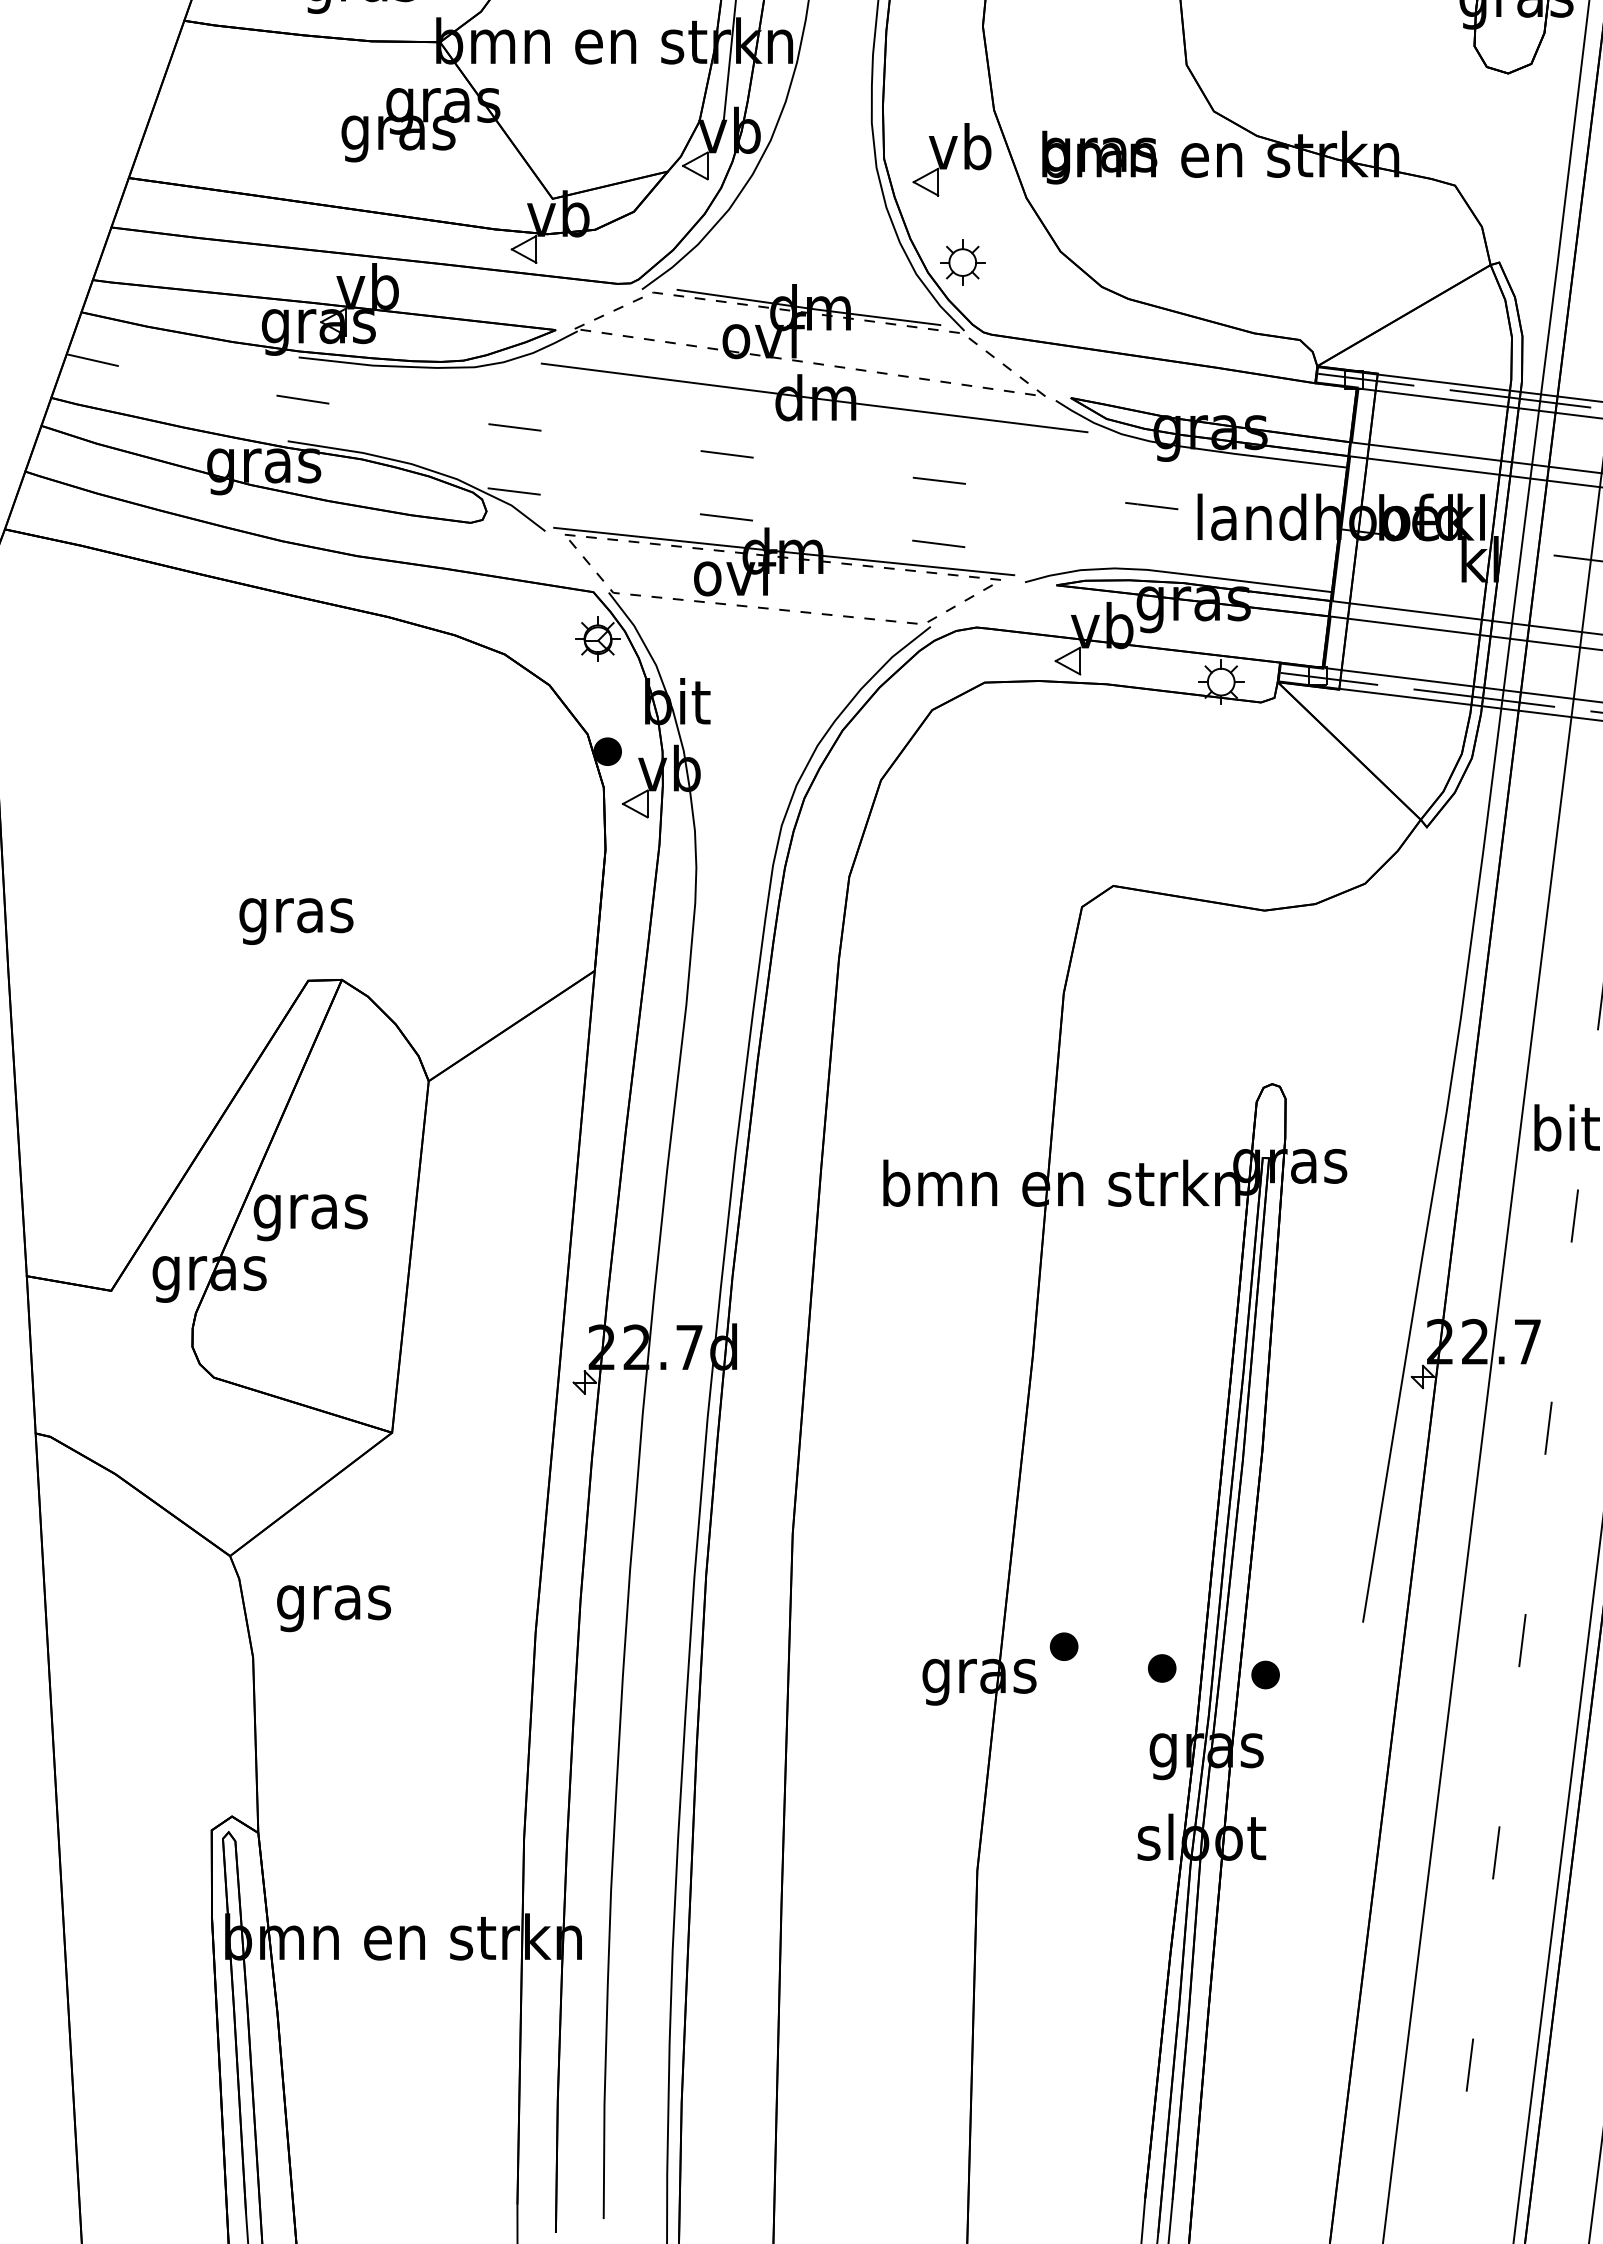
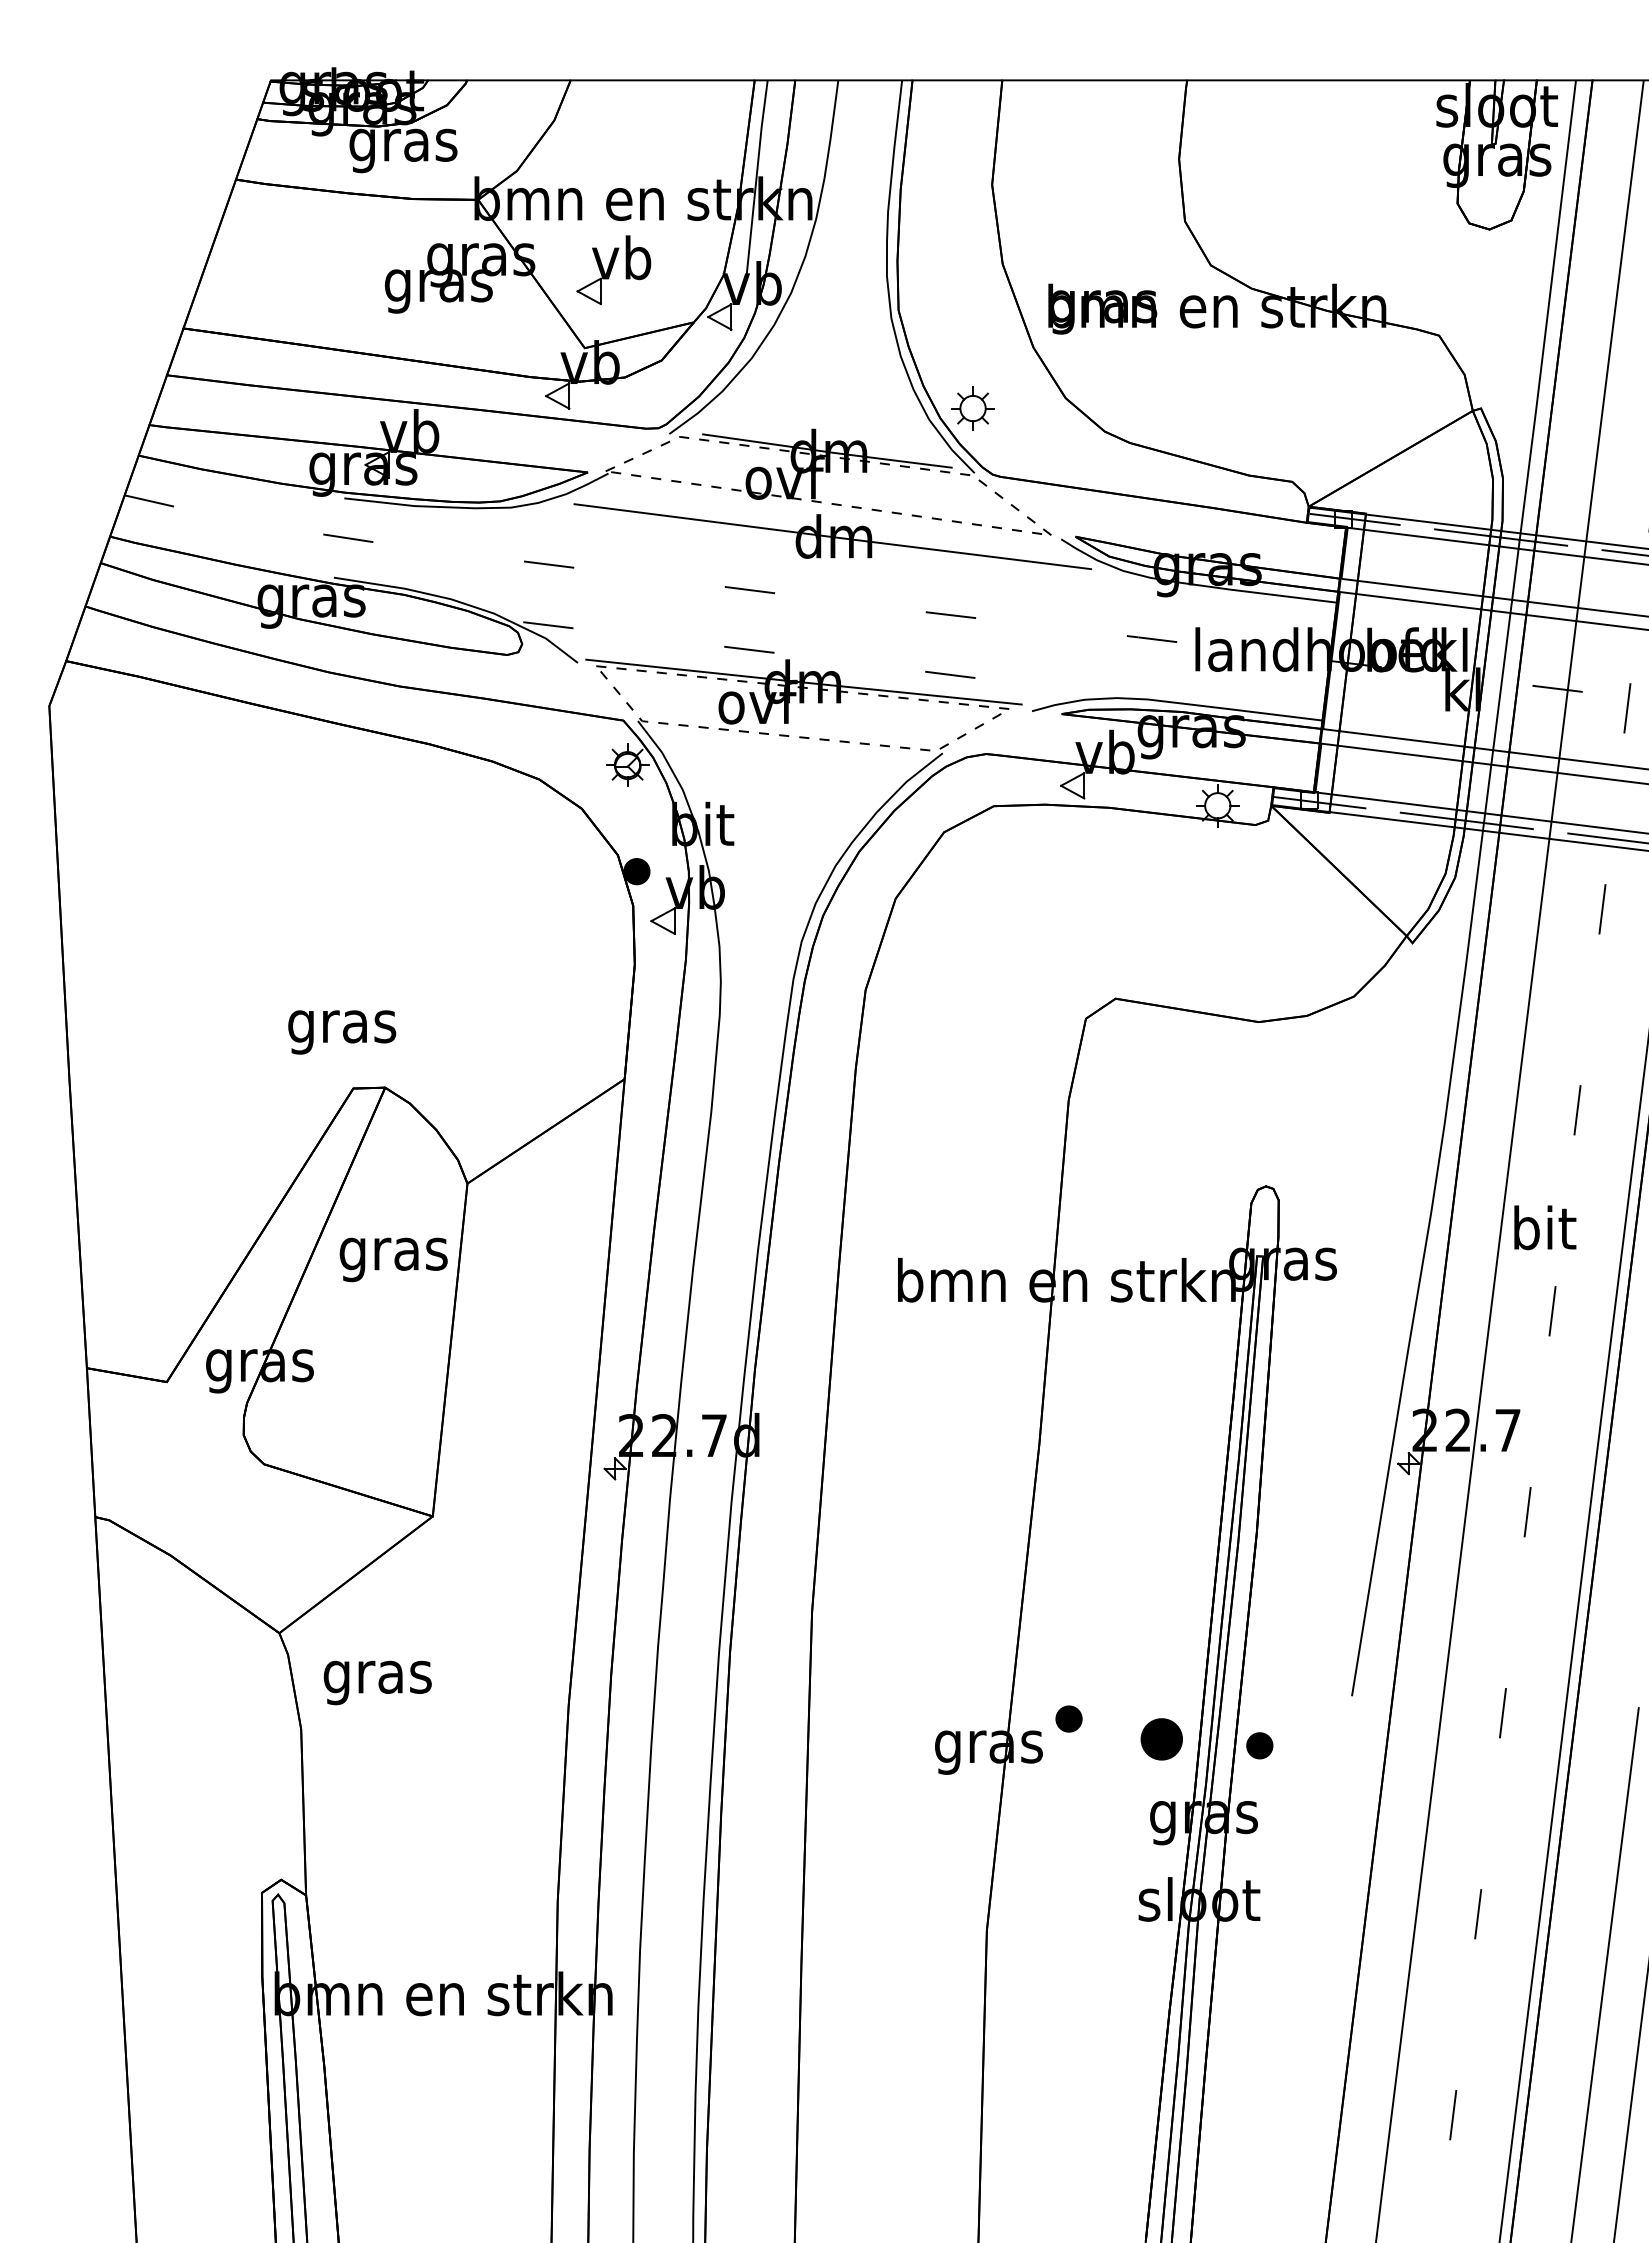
part: (951, 159) -> (613, 269), moved
text: (310, 1217) -> (393, 1259), moved
part: (1161, 1668) -> (1161, 1739), size x1.6

